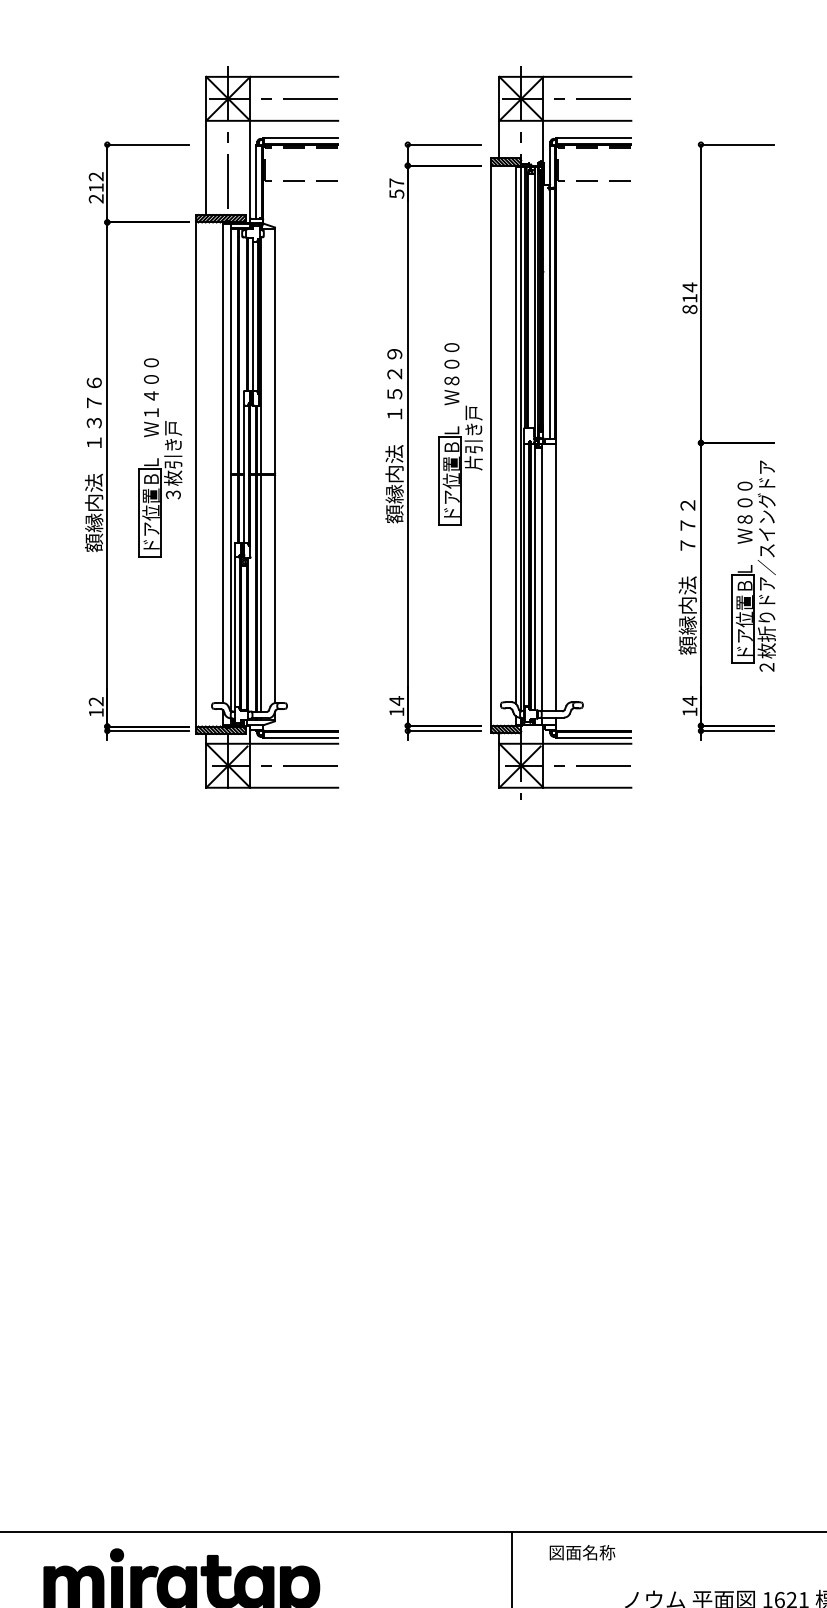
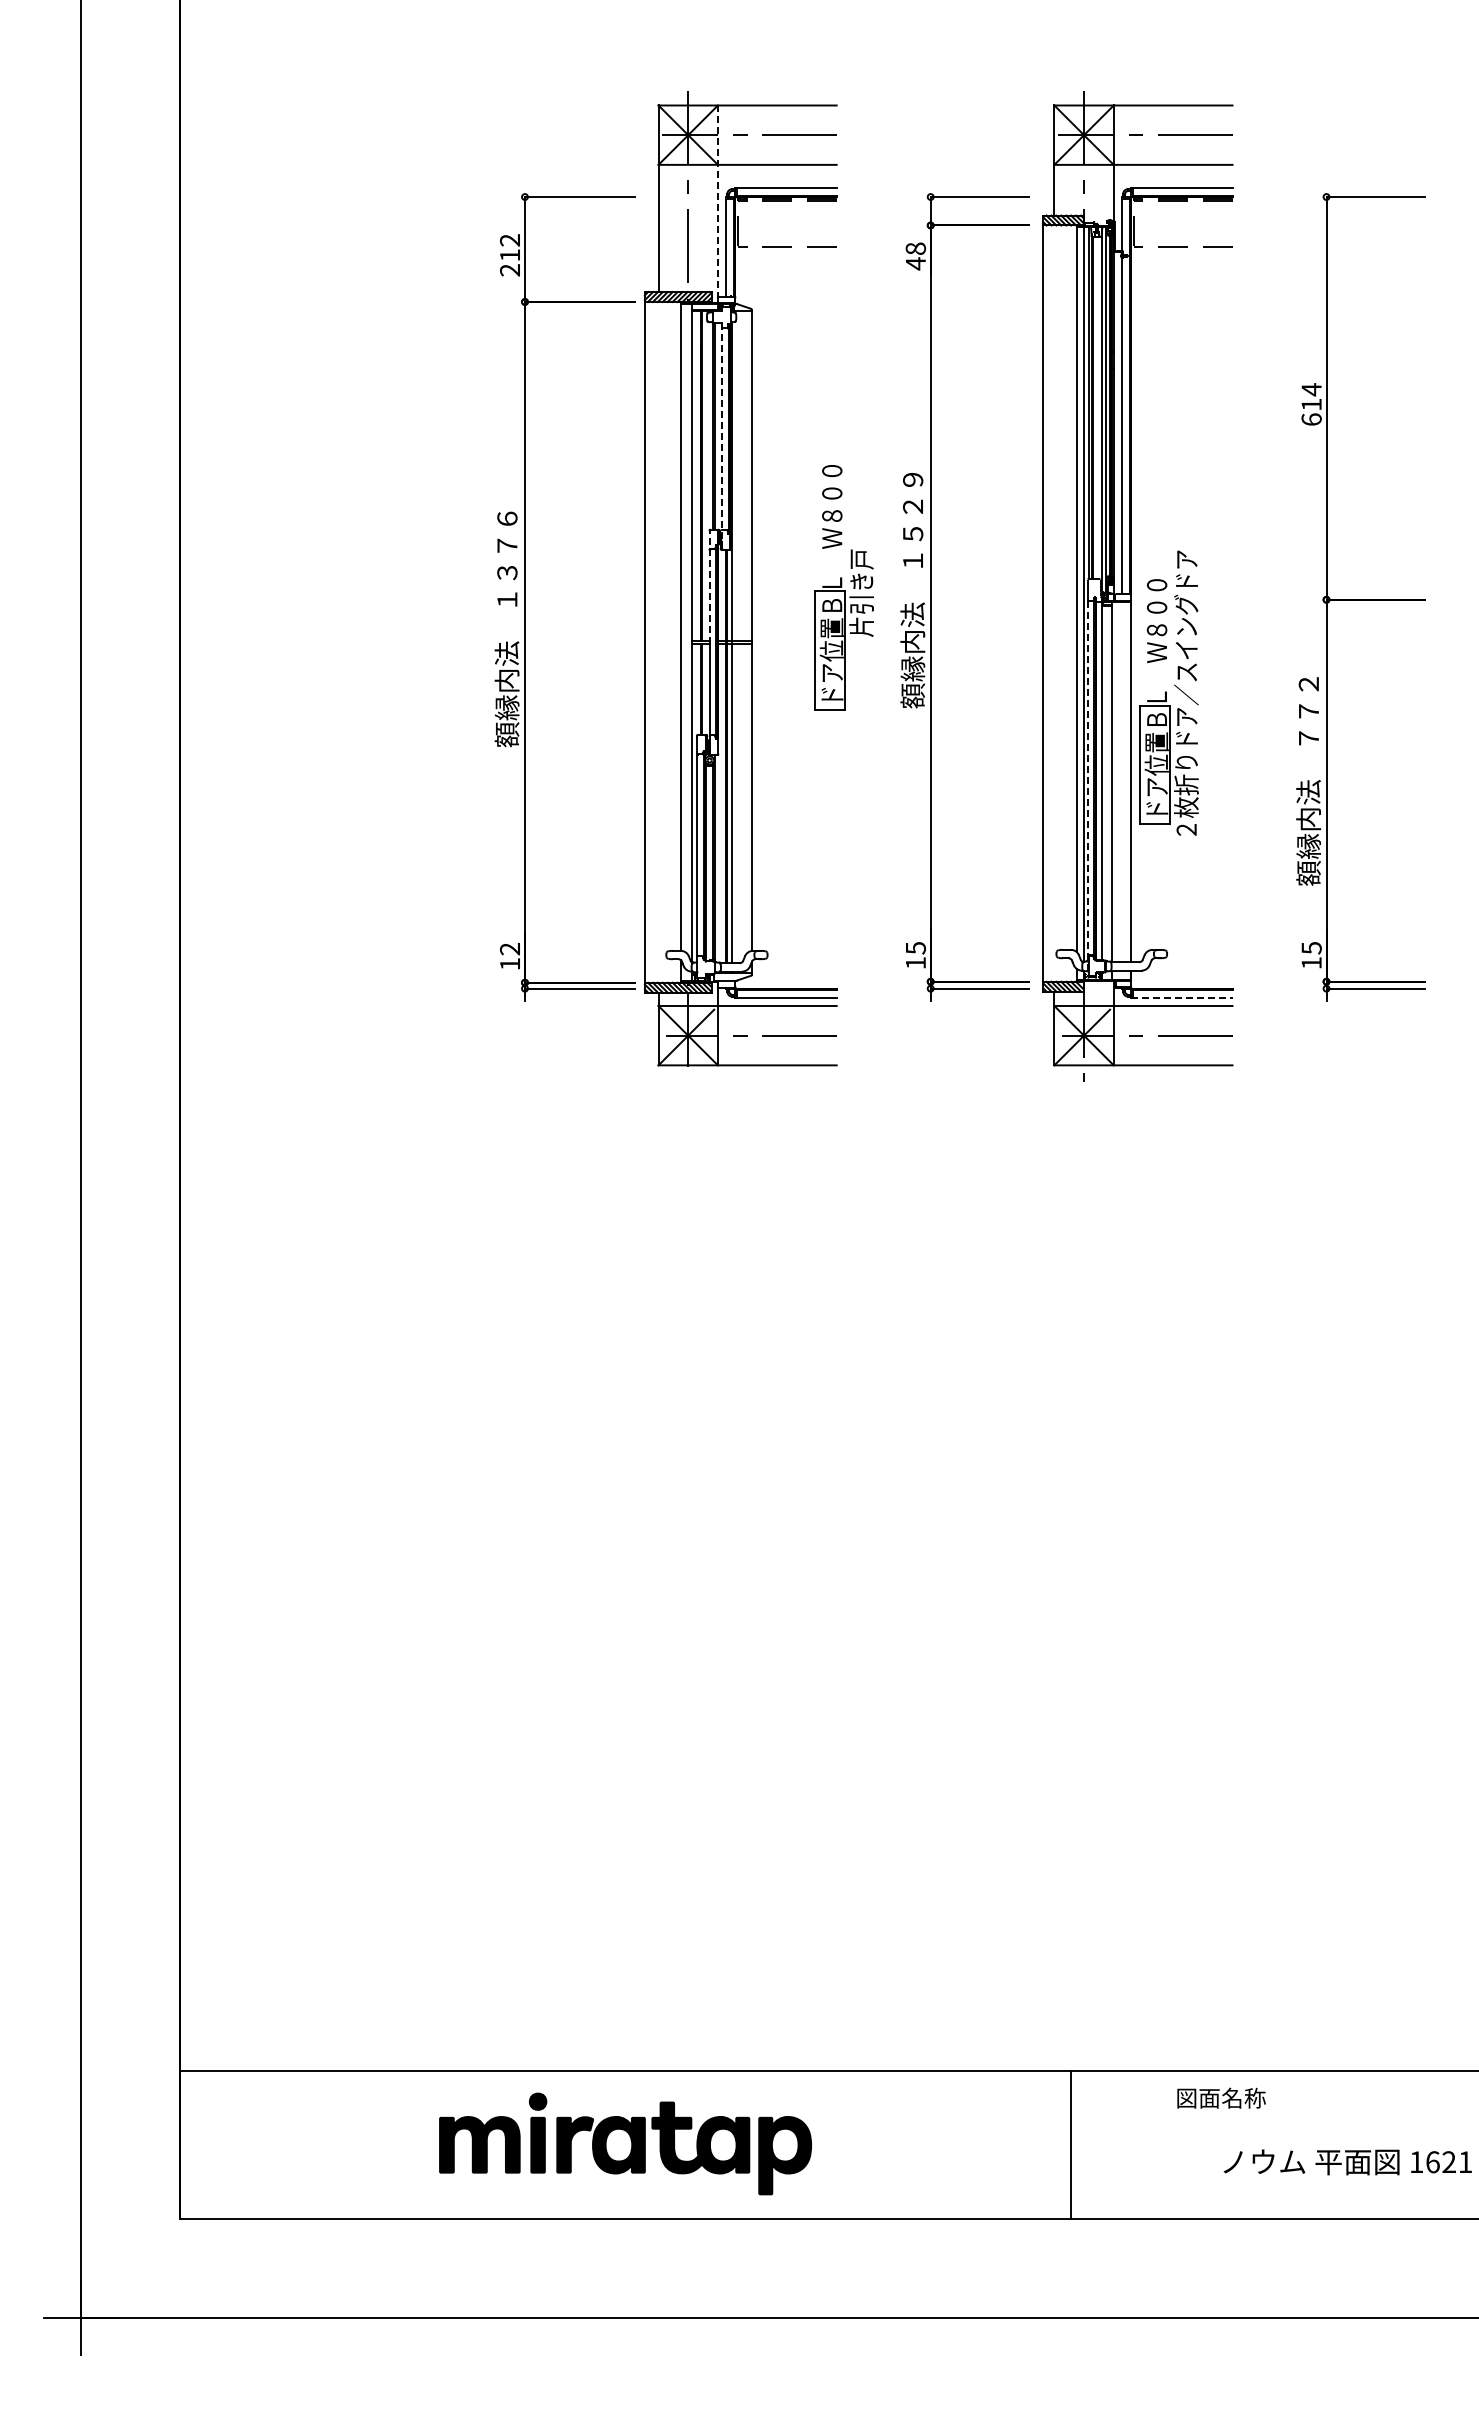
line: (249, 147) -> (717, 201), solid -> dashed
text: (396, 188) -> (915, 256), 57 -> 48
text: (689, 309) -> (1311, 419), 814 -> 614
line: (253, 319) -> (722, 432), solid -> dashed
line: (243, 433) -> (709, 587), solid -> dashed
part: (460, 433) -> (843, 587), moved
part: (160, 457) -> (596, 619), removed
part: (753, 565) -> (1168, 692), moved
line: (524, 583) -> (1088, 789), solid -> dashed
text: (397, 700) -> (916, 947), 14 -> 15
text: (689, 700) -> (1311, 947), 14 -> 15
line: (593, 737) -> (1181, 997), solid -> dashed
text: (582, 1552) -> (1221, 2097), moved

